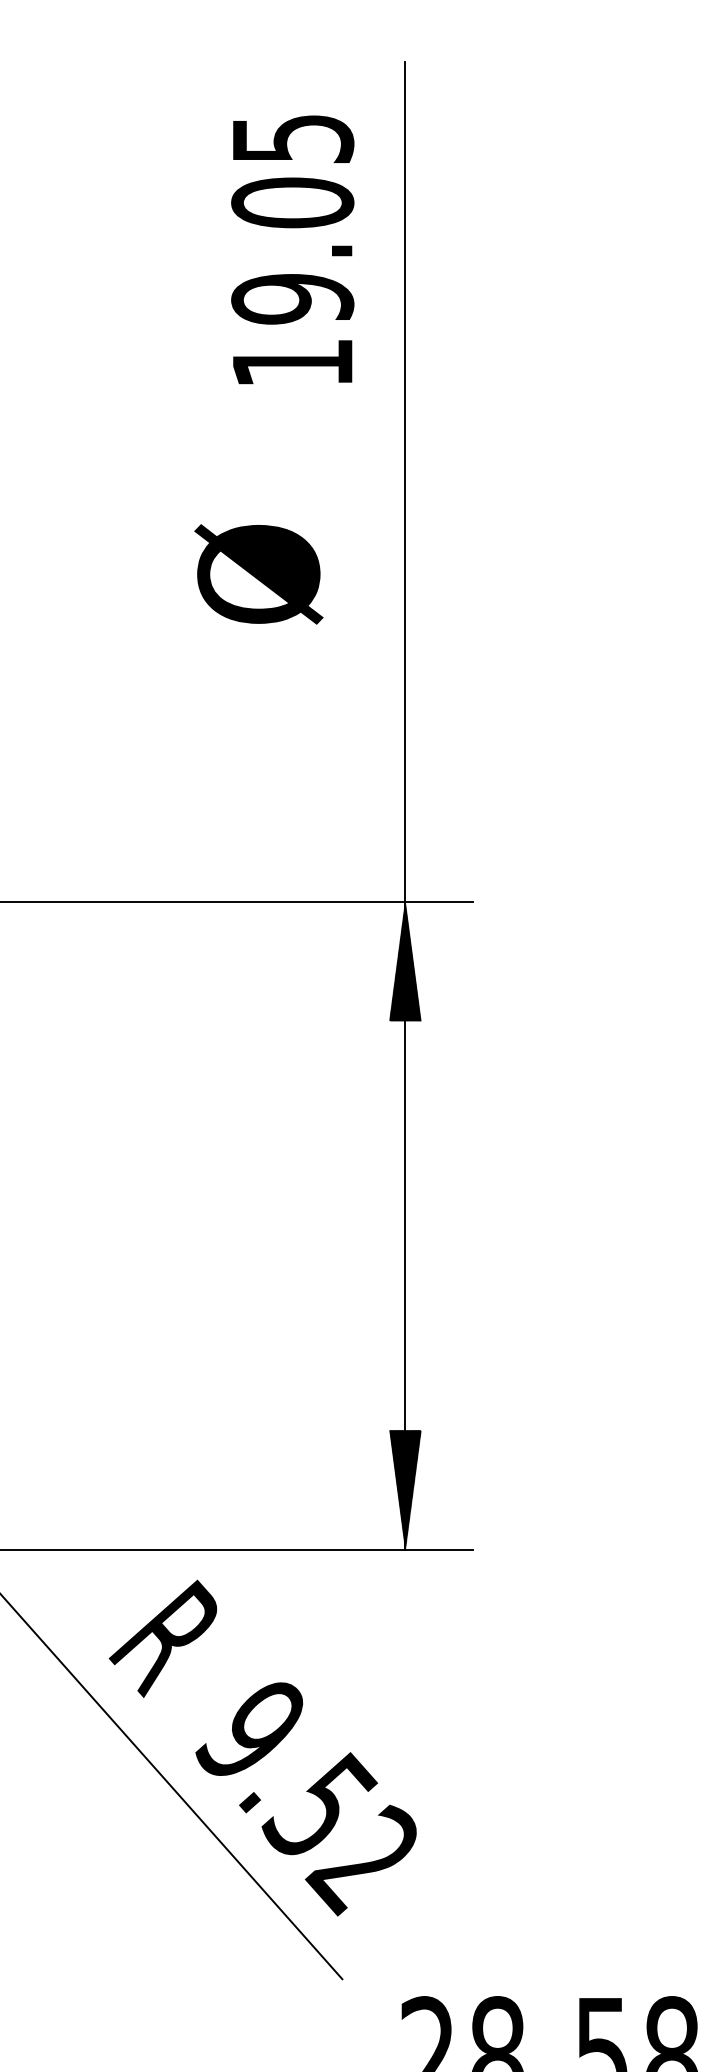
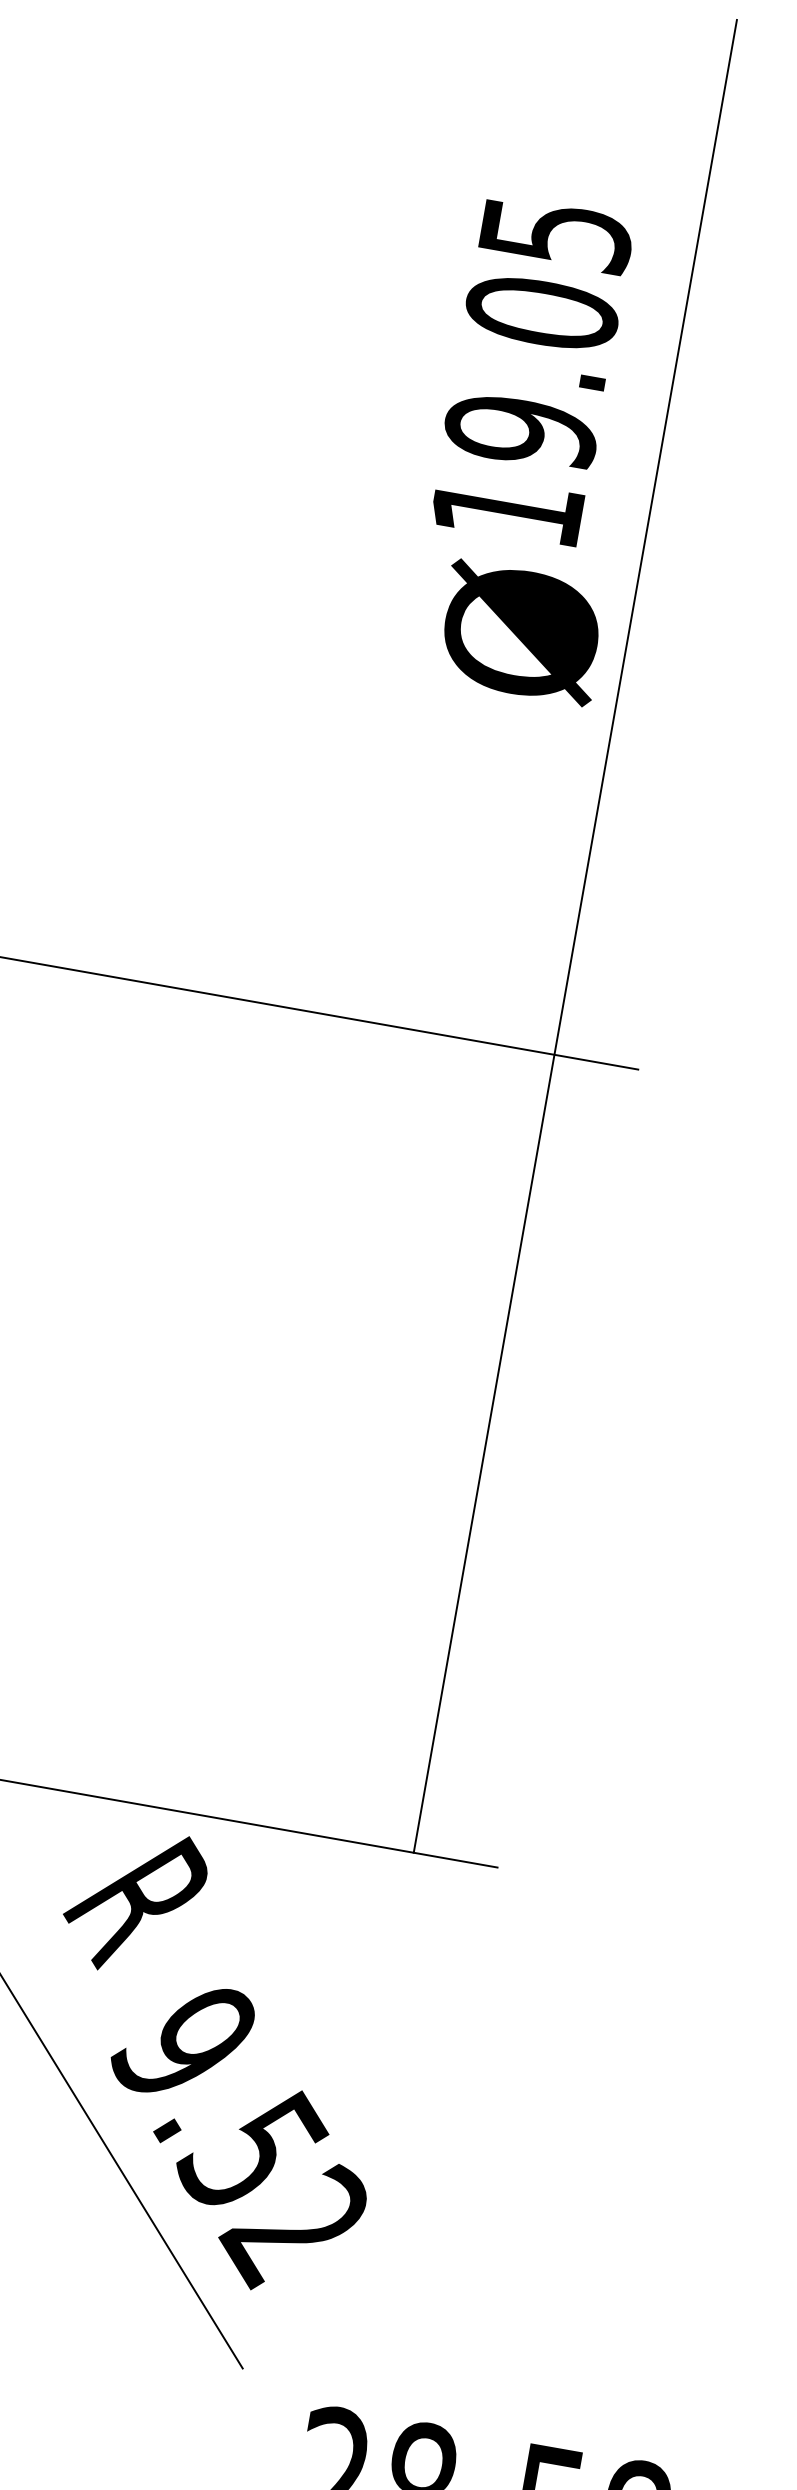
text: (292, 249) -> (531, 370), moved
text: (258, 574) -> (520, 632), moved
hatch: (405, 961) -> (541, 1128), removed
hatch: (404, 1489) -> (425, 1778), removed
text: (162, 1638) -> (133, 1901), moved

